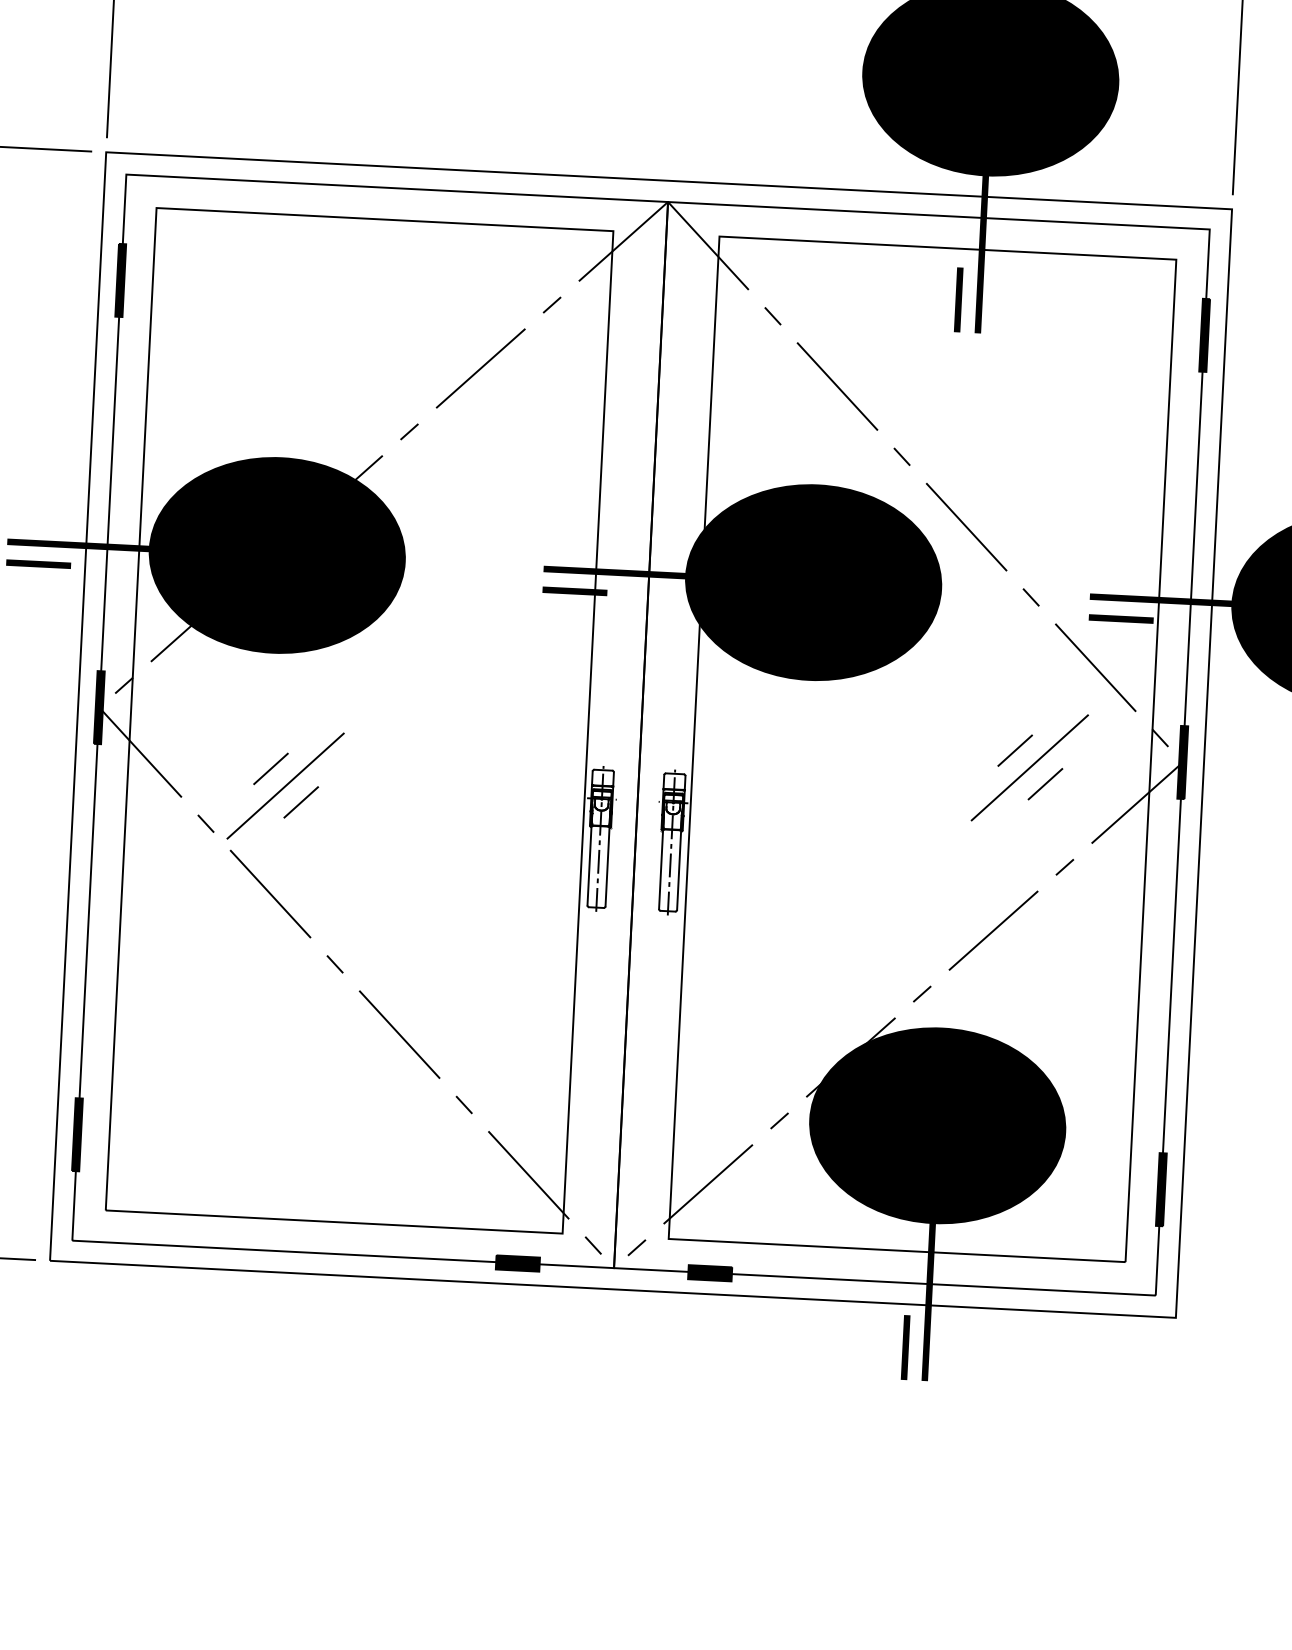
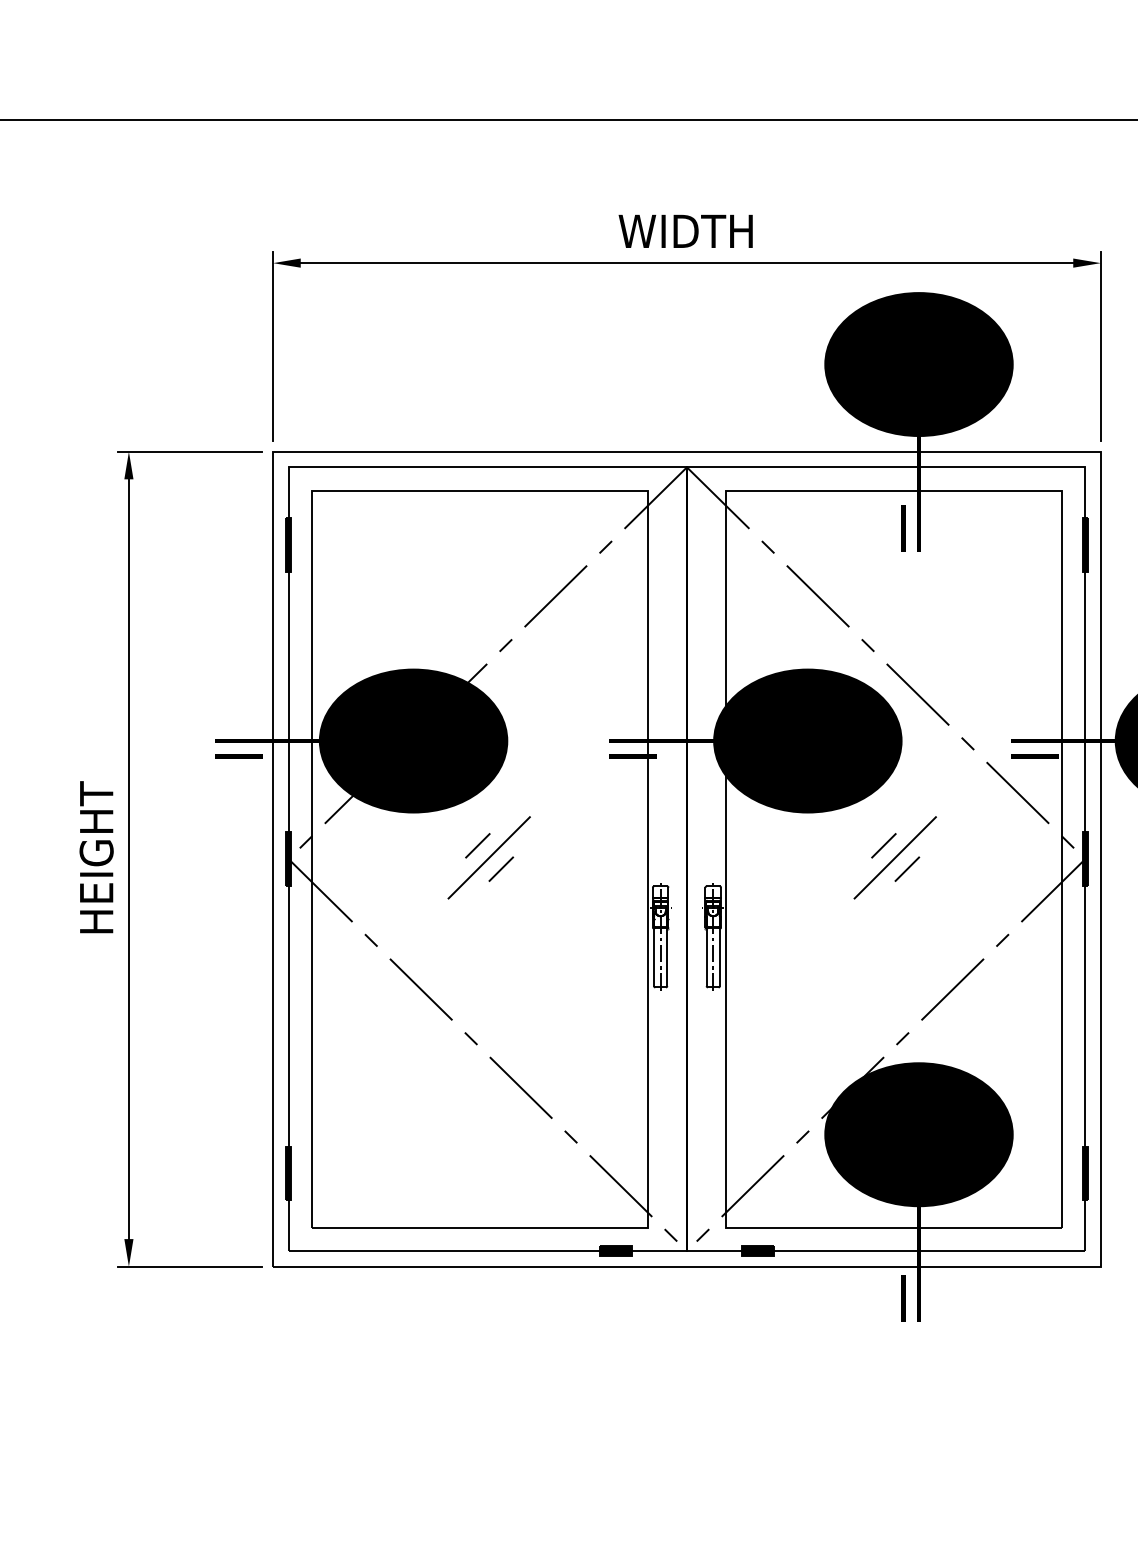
part: (1028, 767) -> (894, 857), moved
part: (284, 785) -> (488, 857), moved

